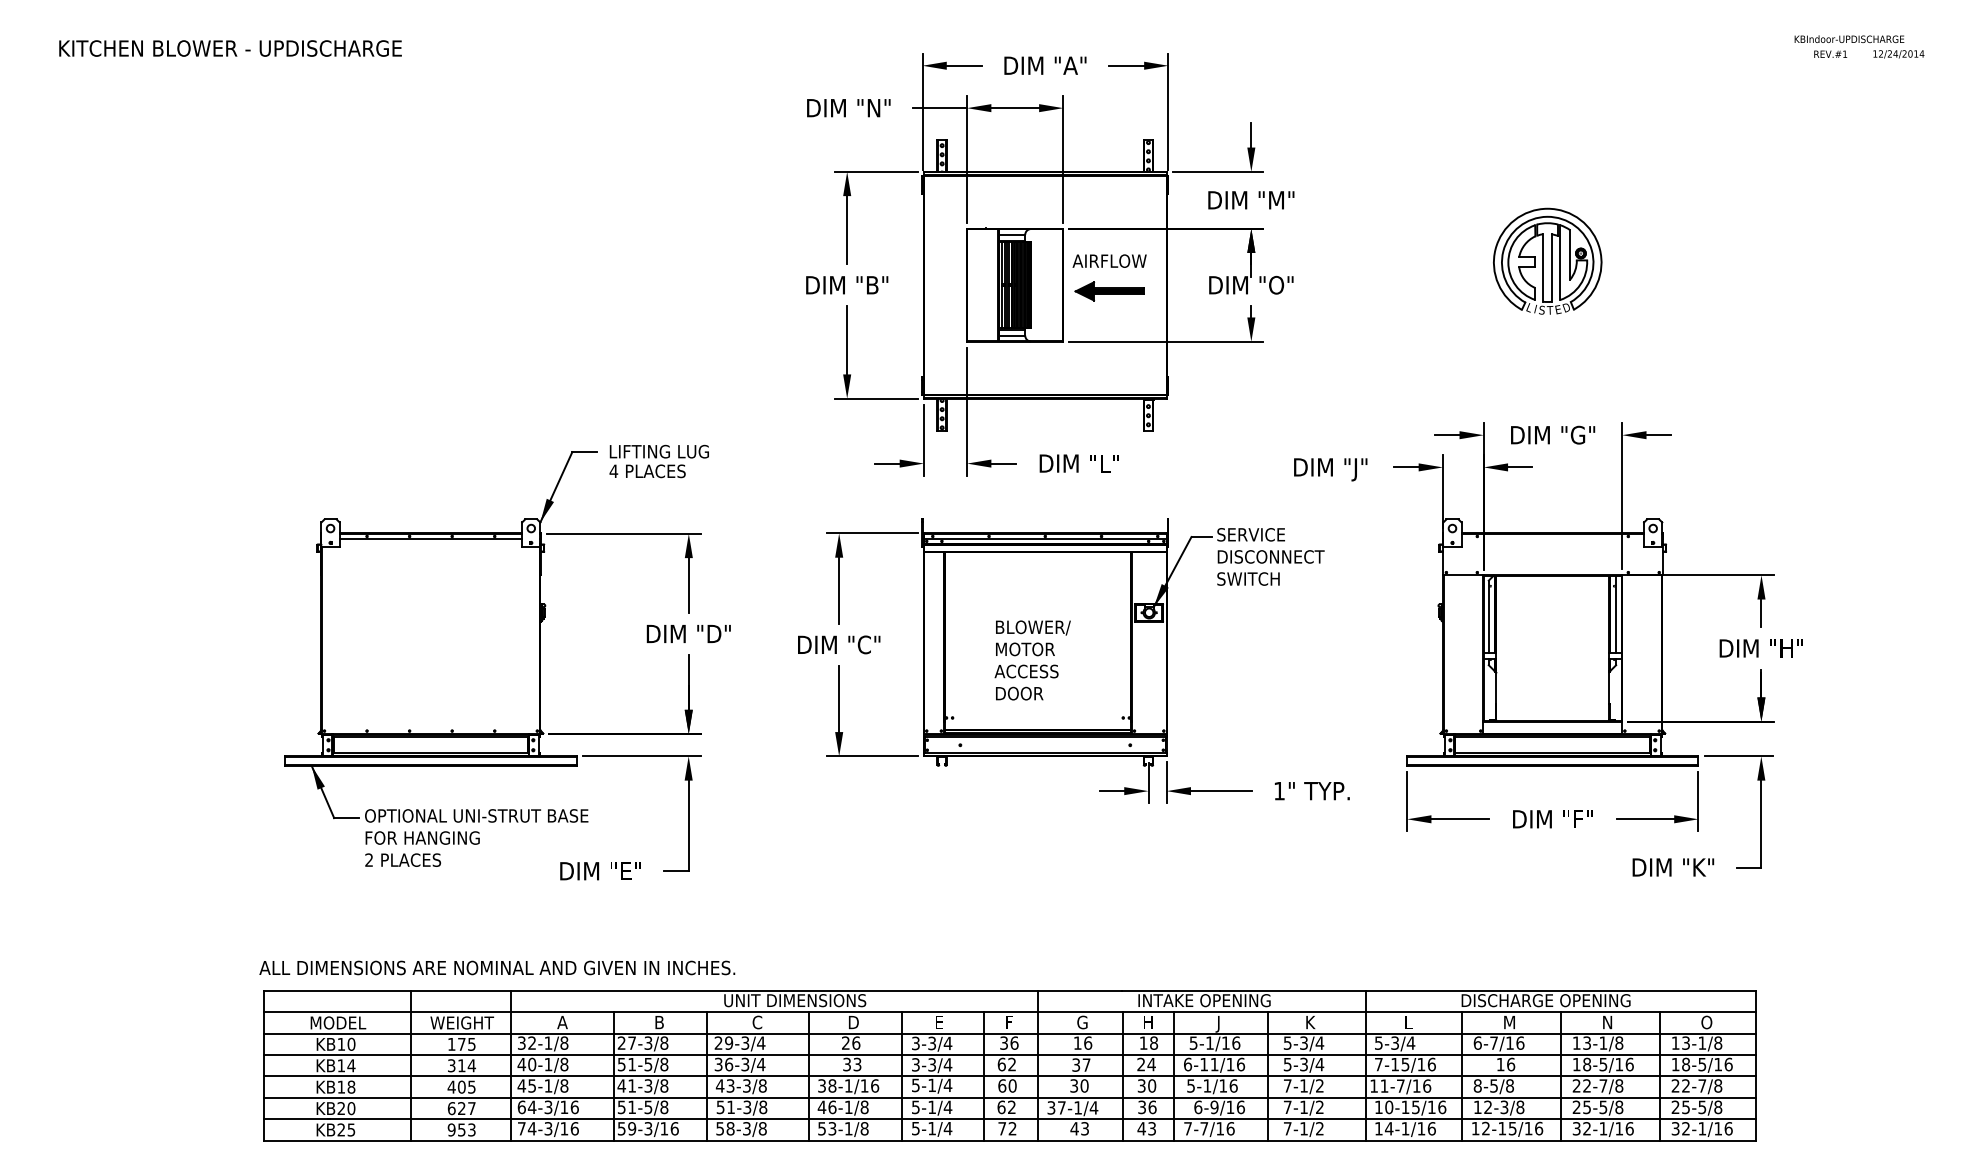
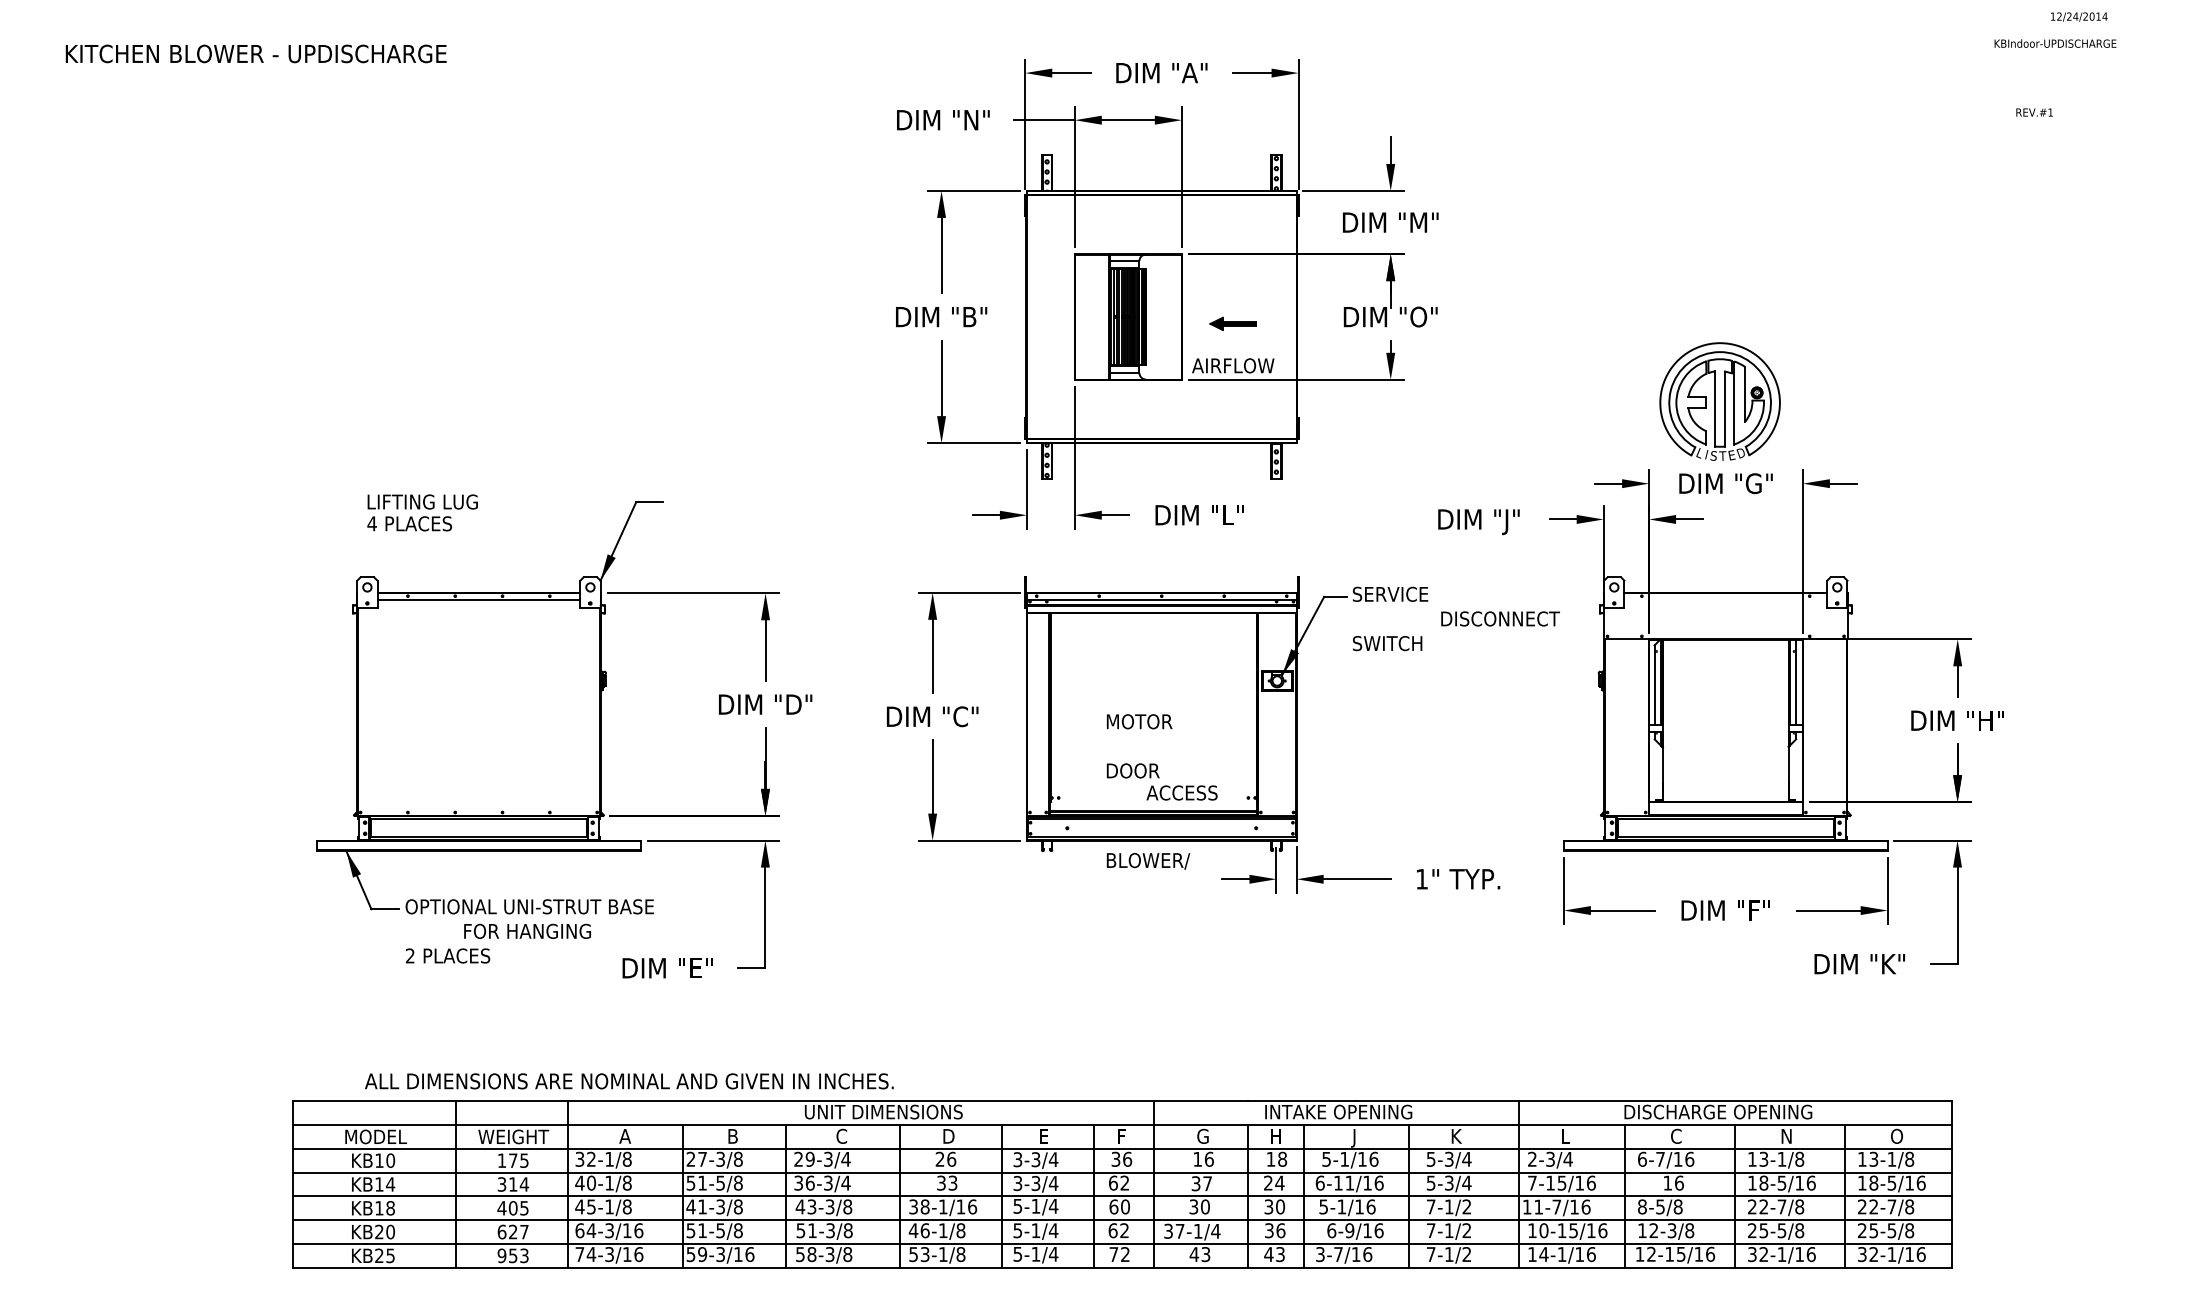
text: (1830, 53) -> (2034, 111), moved
text: (1898, 54) -> (2078, 17), moved
text: (1109, 260) -> (1233, 365), moved
part: (1547, 260) -> (1719, 400), moved
part: (1109, 291) -> (1233, 323), size x0.6
text: (658, 461) -> (421, 512), moved
text: (1270, 556) -> (1499, 618), moved
text: (1033, 627) -> (1148, 860), moved
text: (1026, 671) -> (1181, 792), moved
text: (422, 837) -> (527, 930), moved
text: (497, 967) -> (629, 1080), moved
text: (1508, 1022) -> (1676, 1136), M -> C
text: (1378, 1042) -> (1532, 1158), 5-3/4 -> 2-3/4
text: (1187, 1128) -> (1319, 1254), 7-7/16 -> 3-7/16

